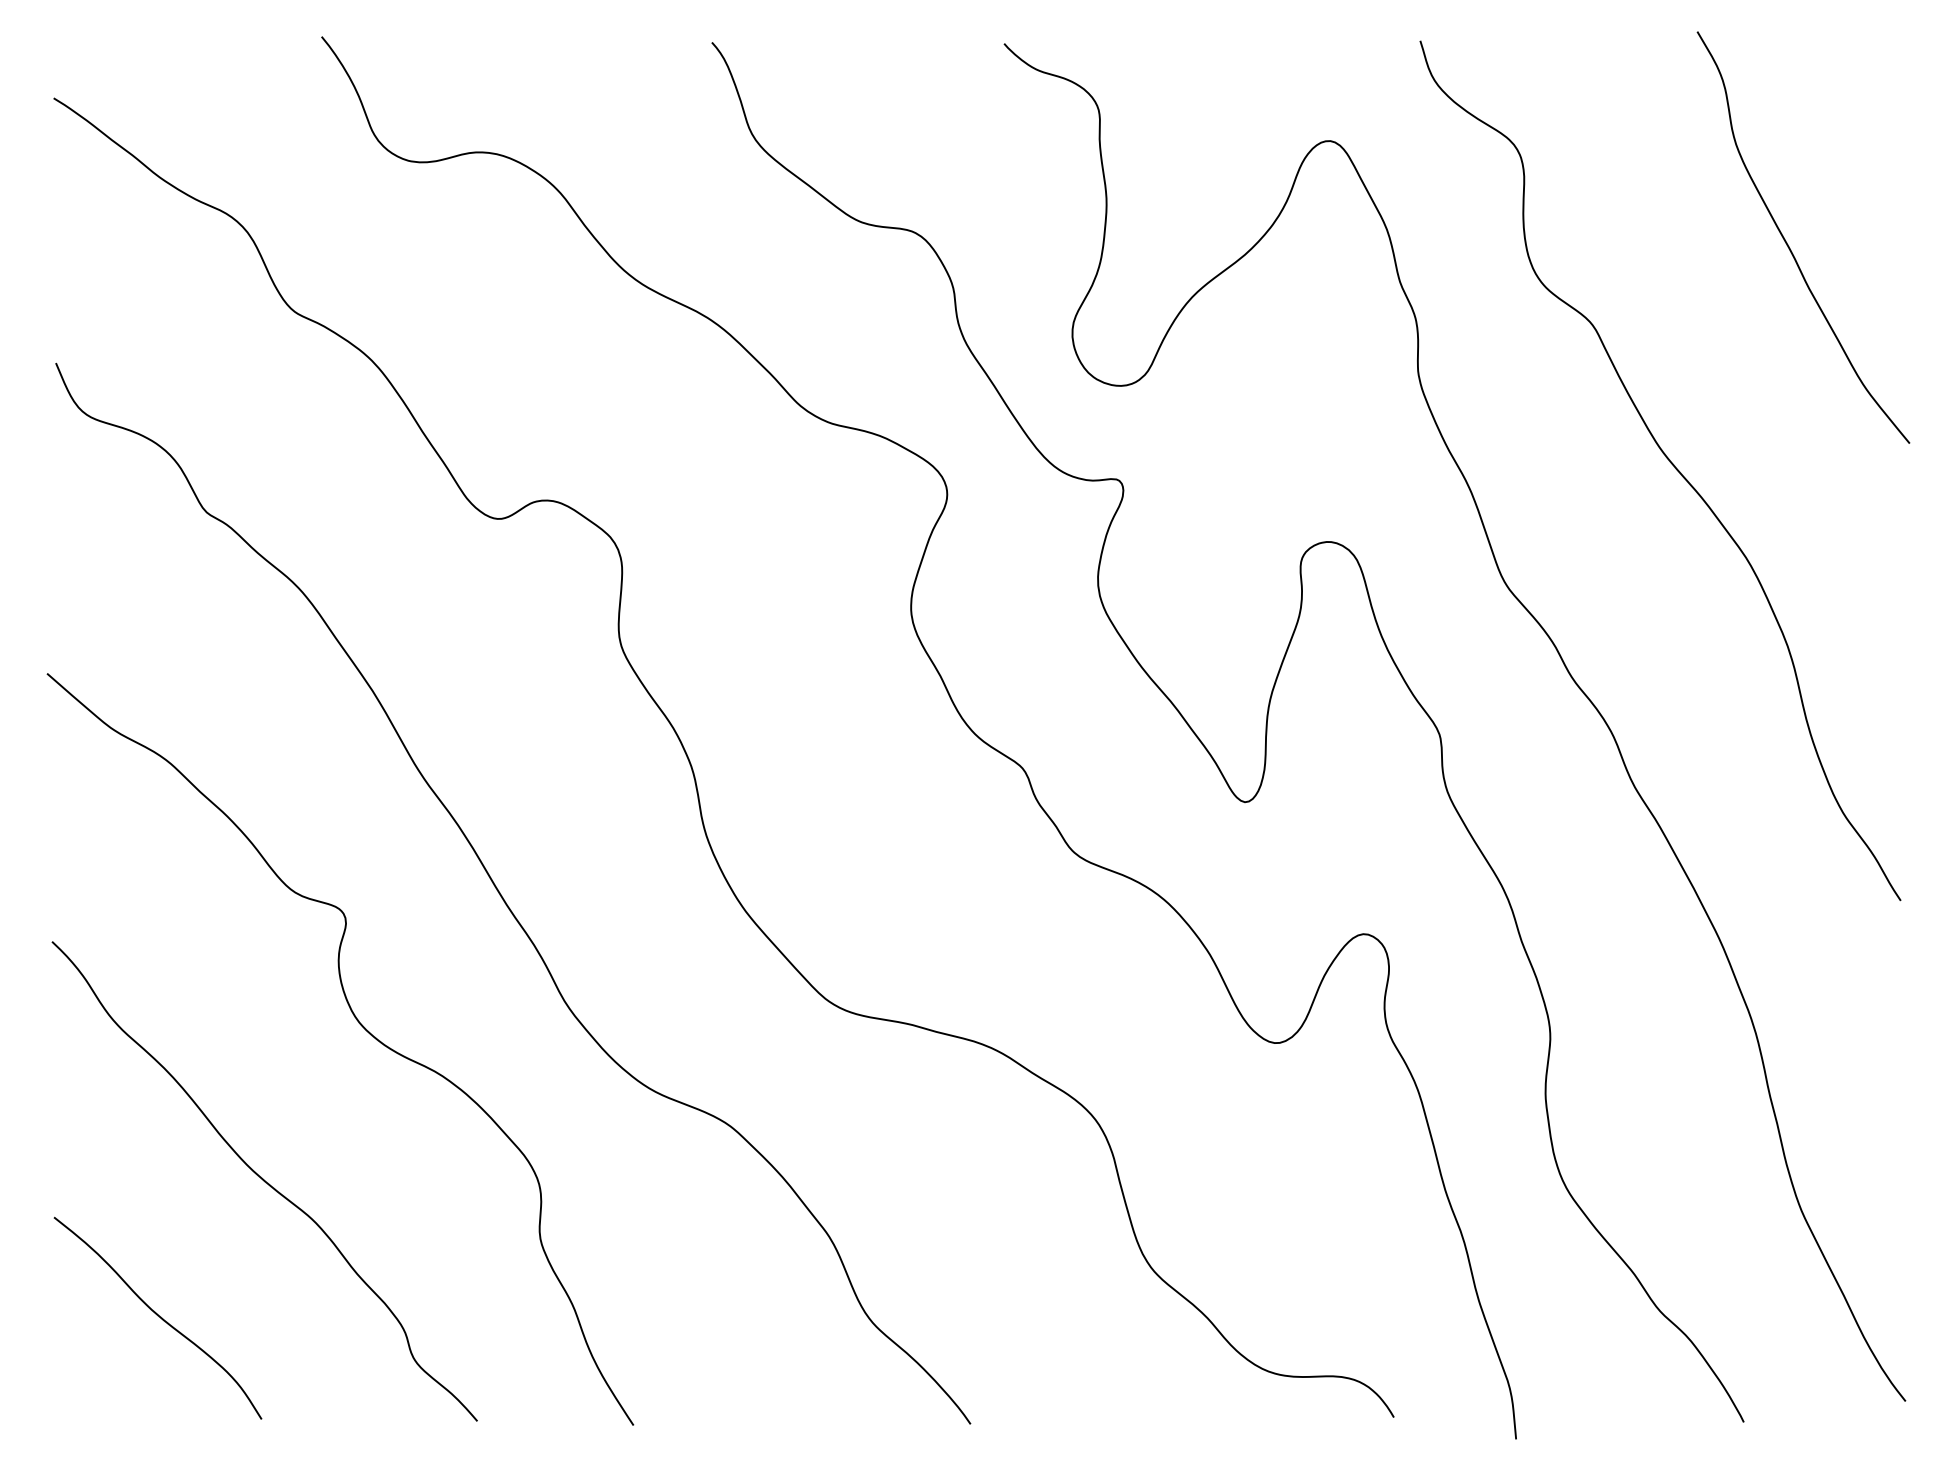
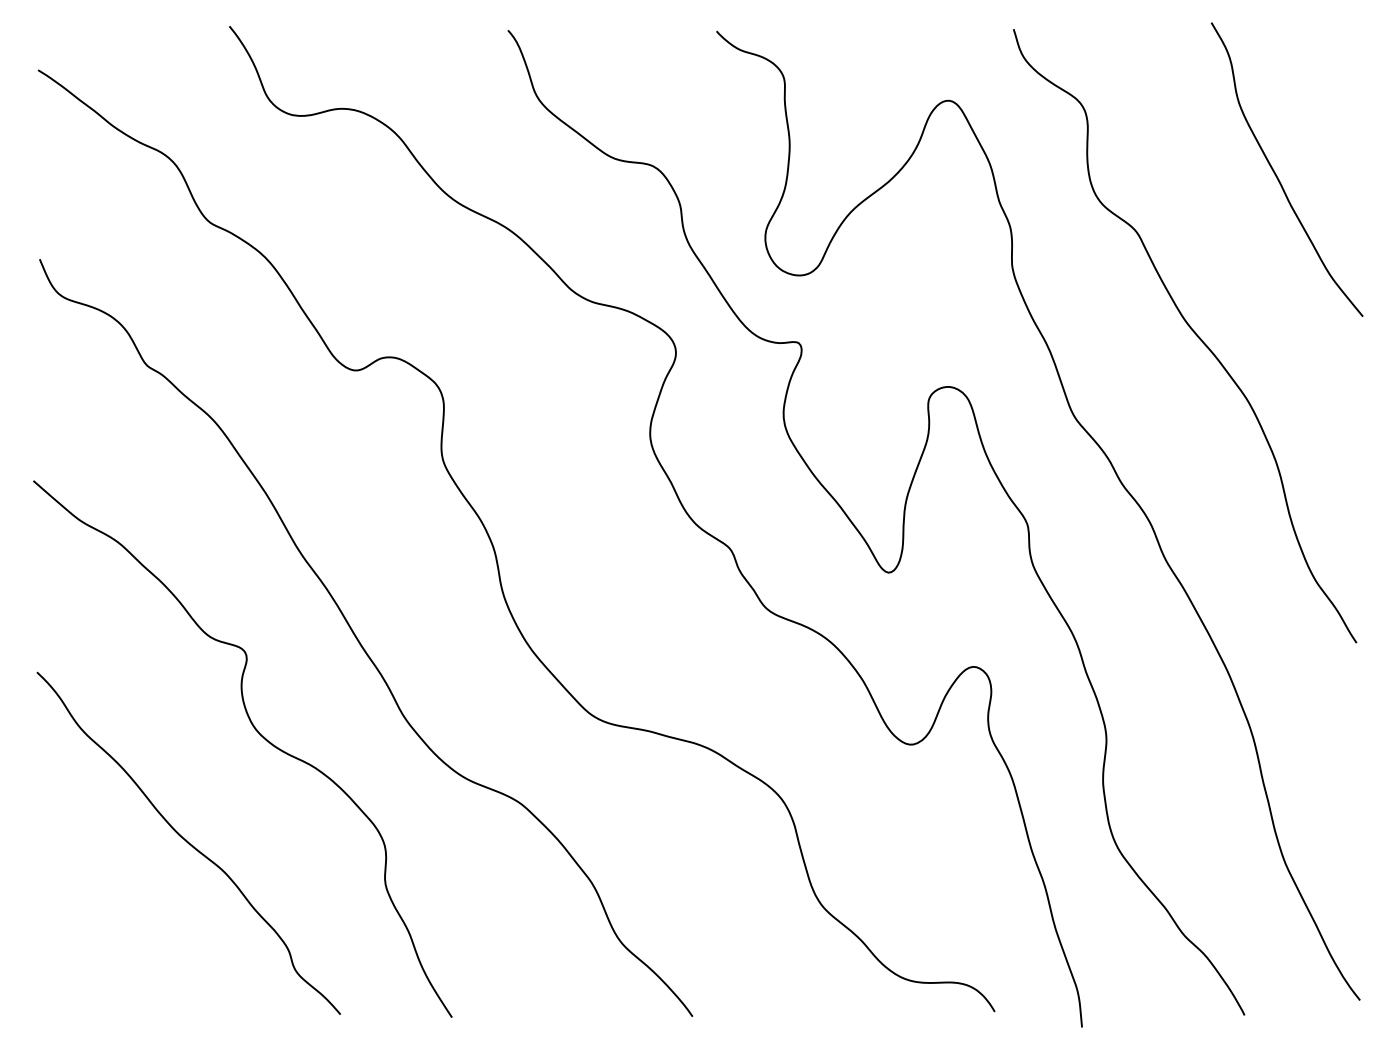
curve: (157, 1317) -> (112, 940), removed

